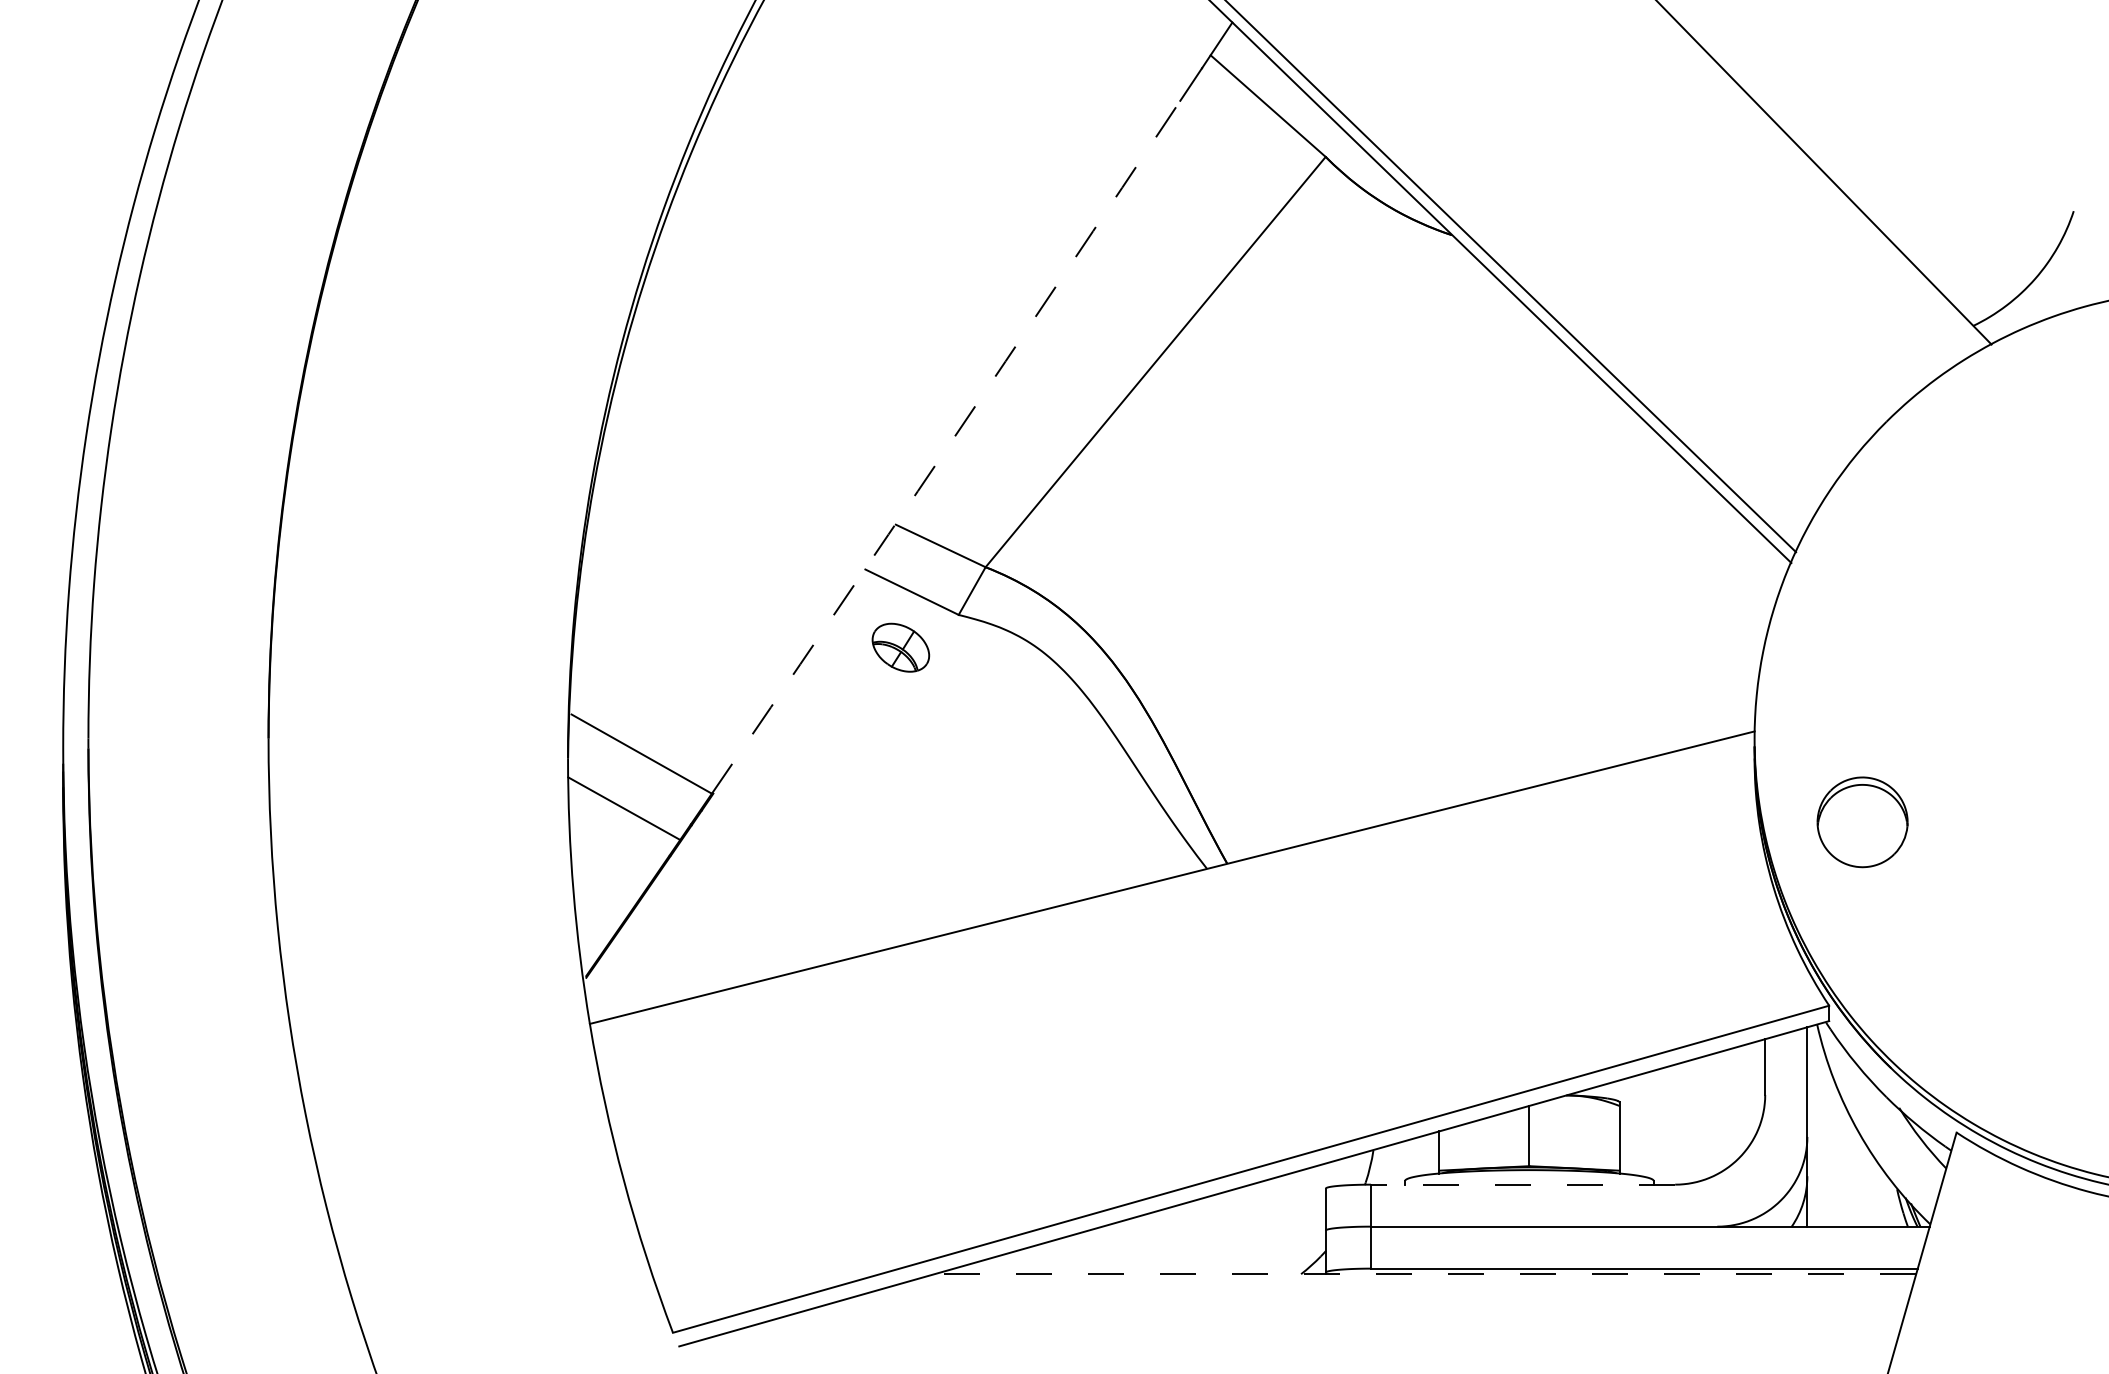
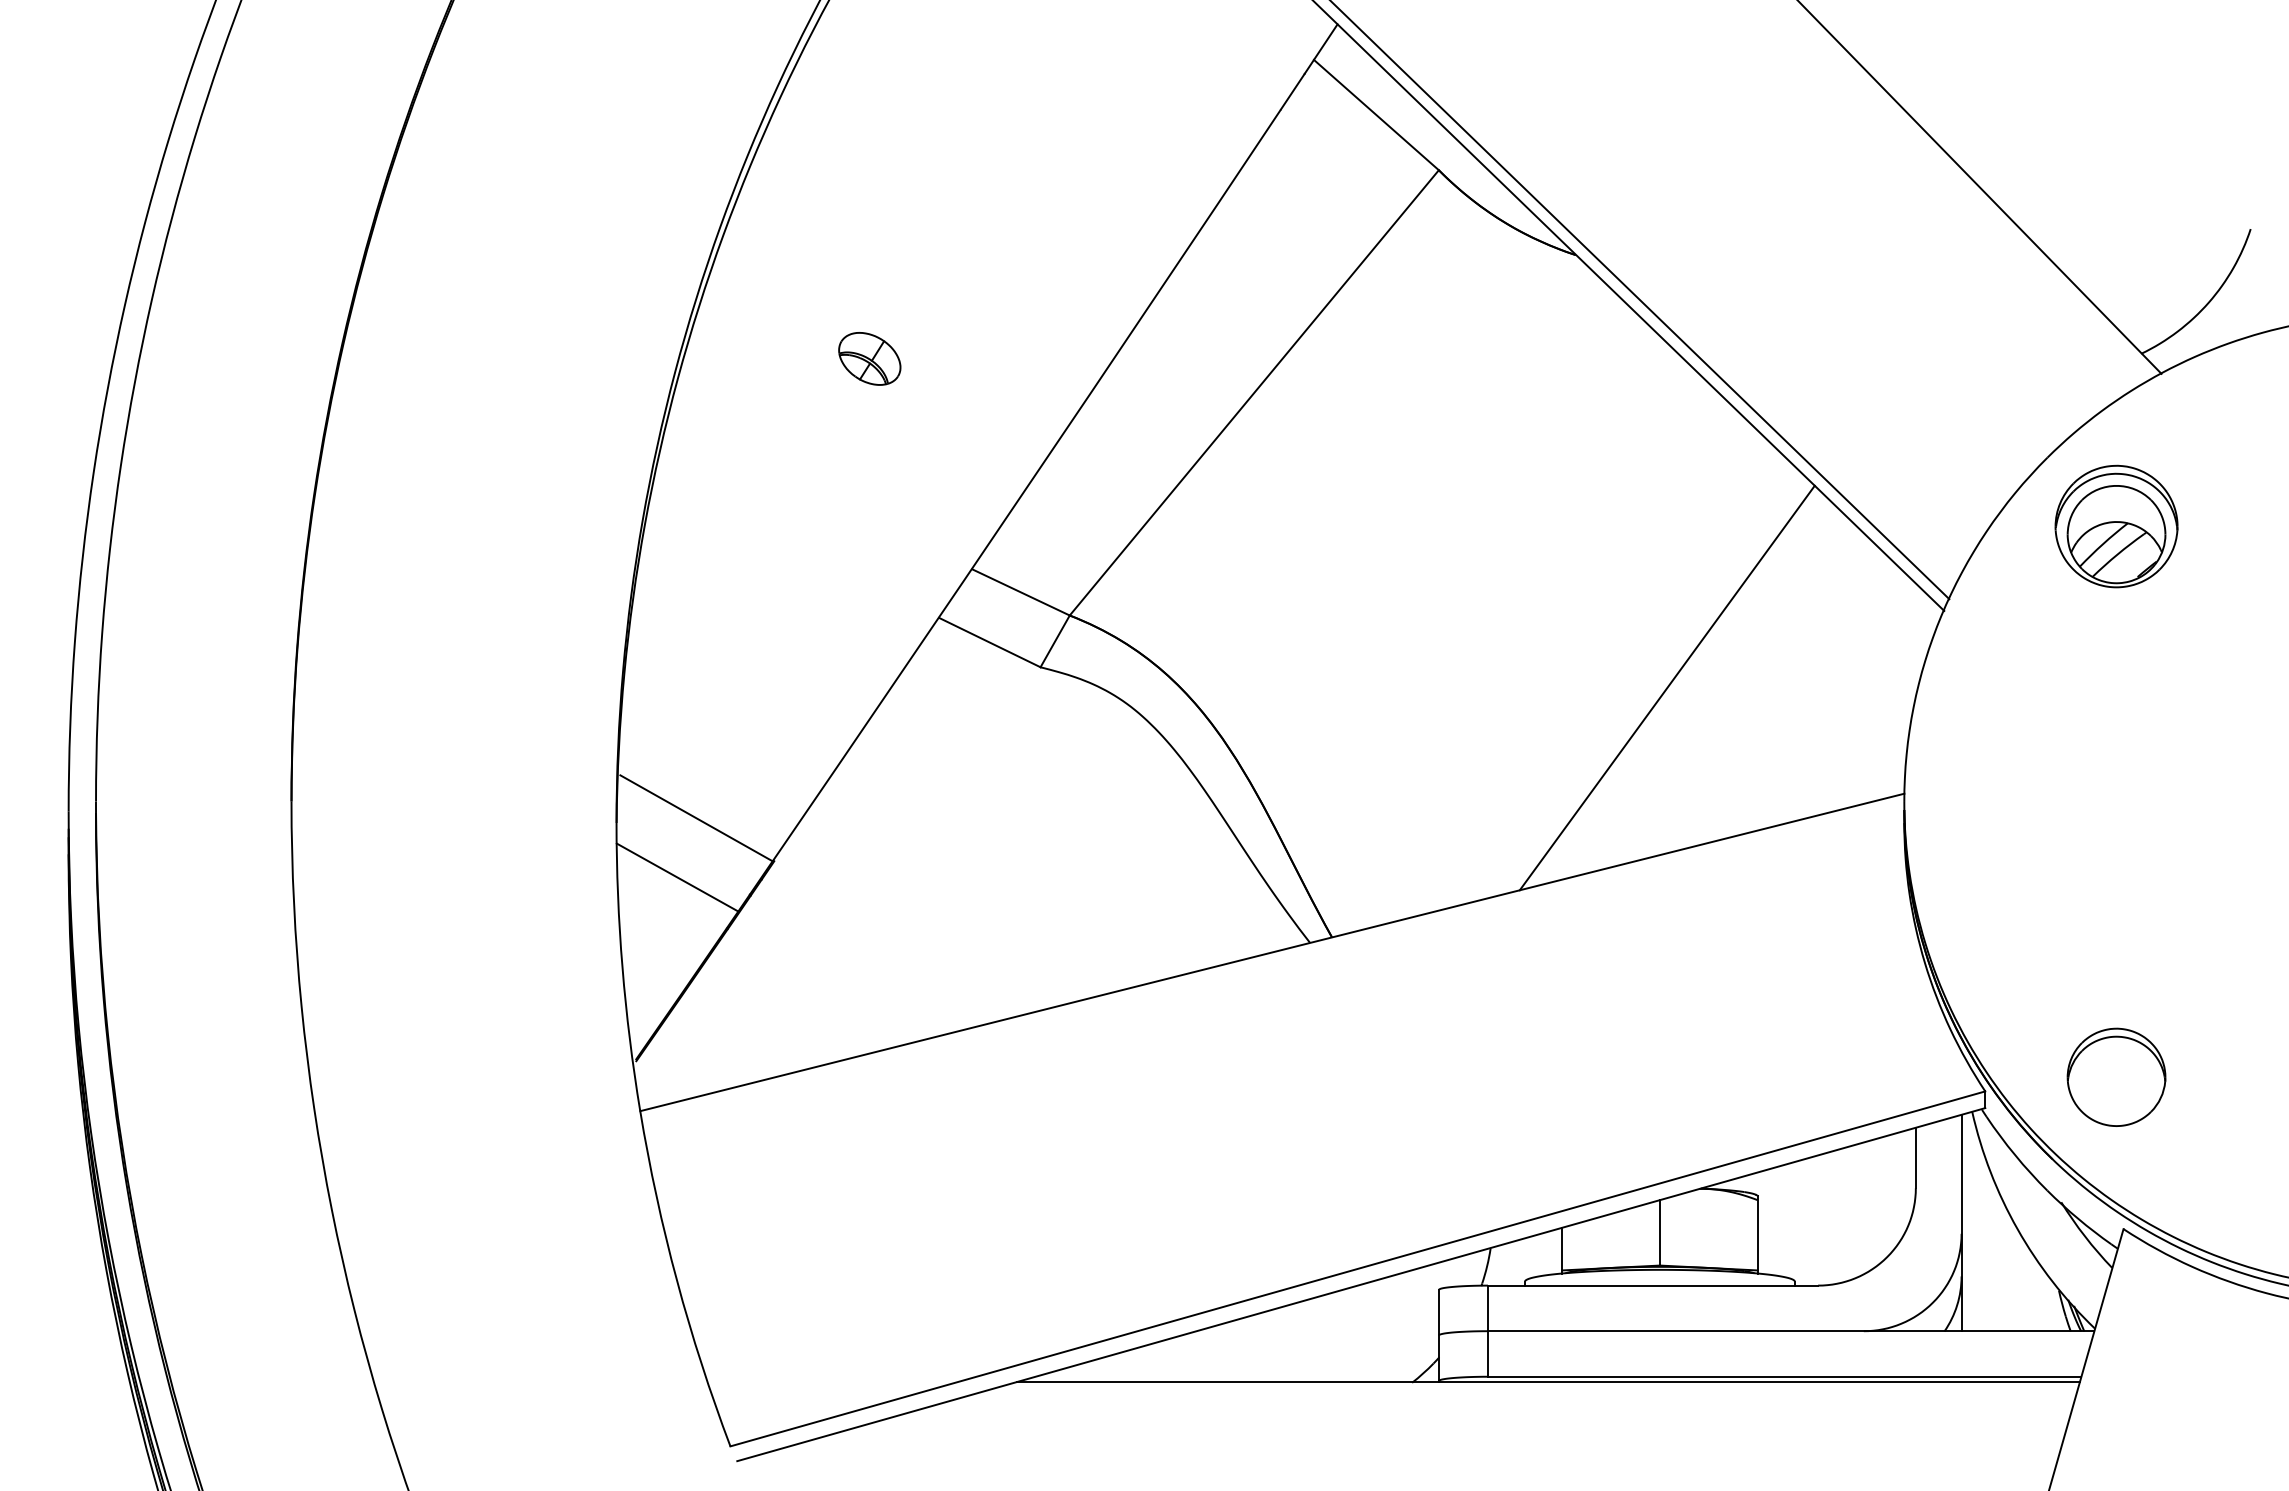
arc: (947, 448) -> (1028, 486), dashed -> solid
part: (1950, 485) -> (2116, 526), added
line: (1535, 633) -> (1666, 687), added
part: (900, 647) -> (869, 358), moved
part: (1862, 821) -> (2116, 1076), moved
line: (1522, 1184) -> (1652, 1285), dashed -> solid
line: (1426, 1273) -> (1548, 1382), dashed -> solid

